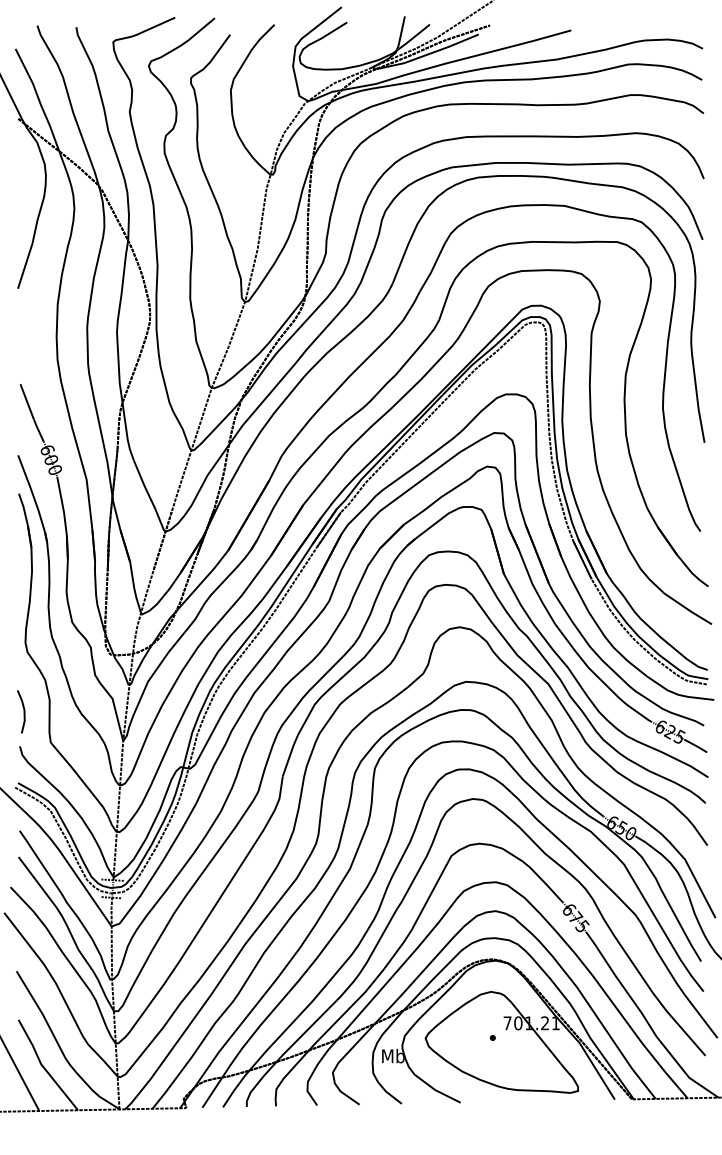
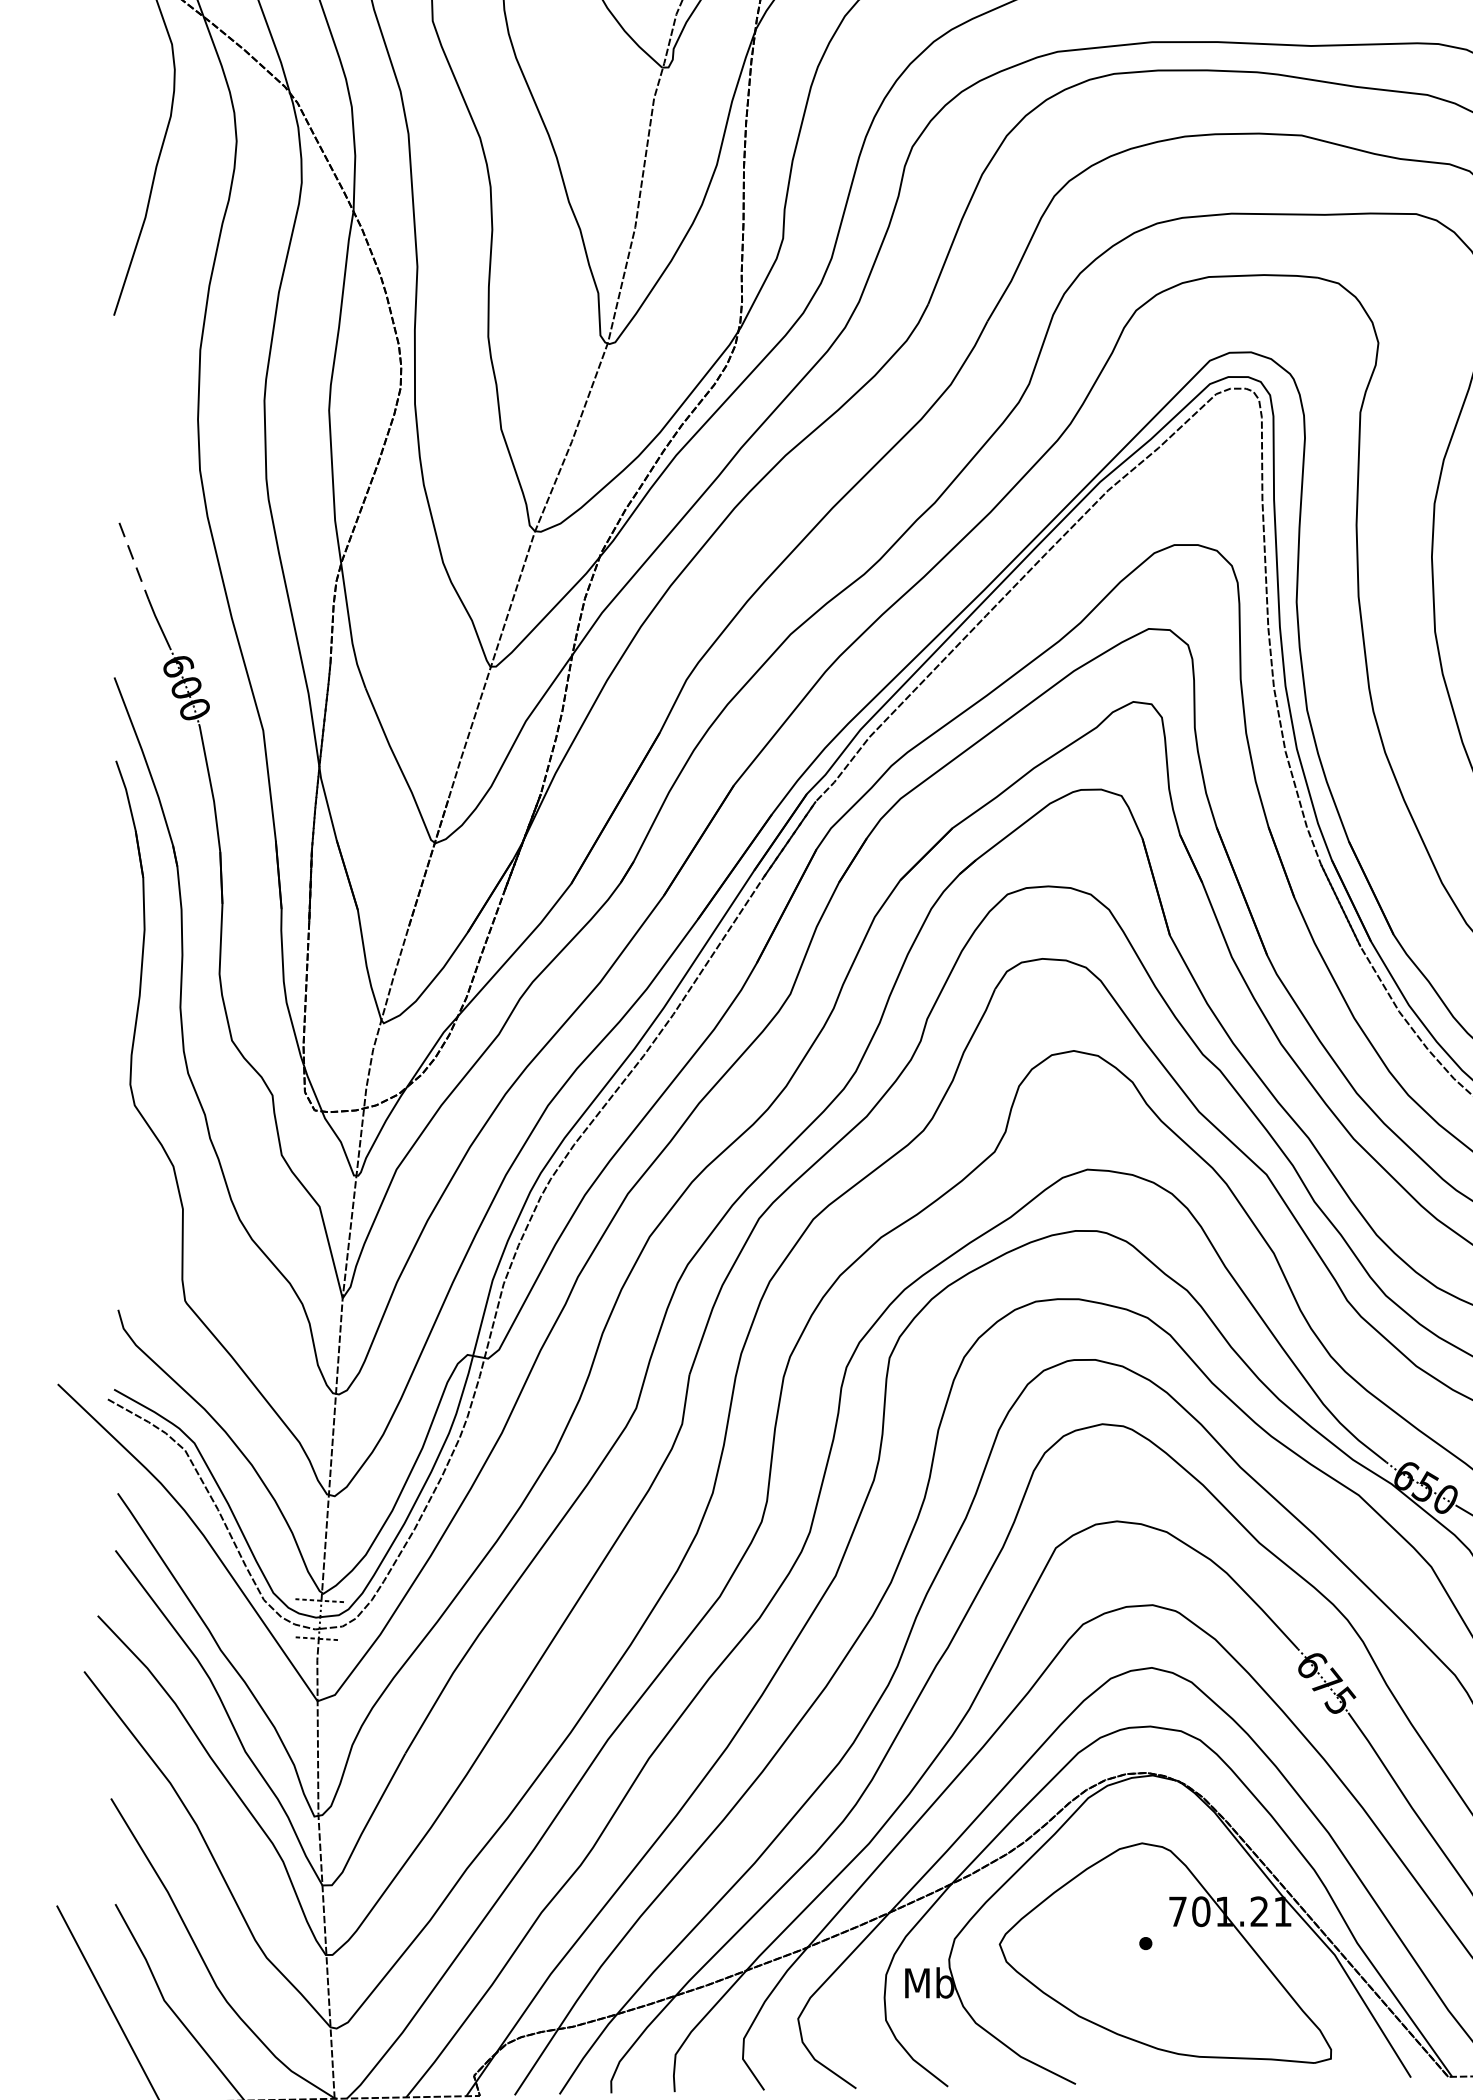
line: (27, 401) -> (134, 560), solid -> dashed
line: (23, 711) -> (126, 1234), removed

